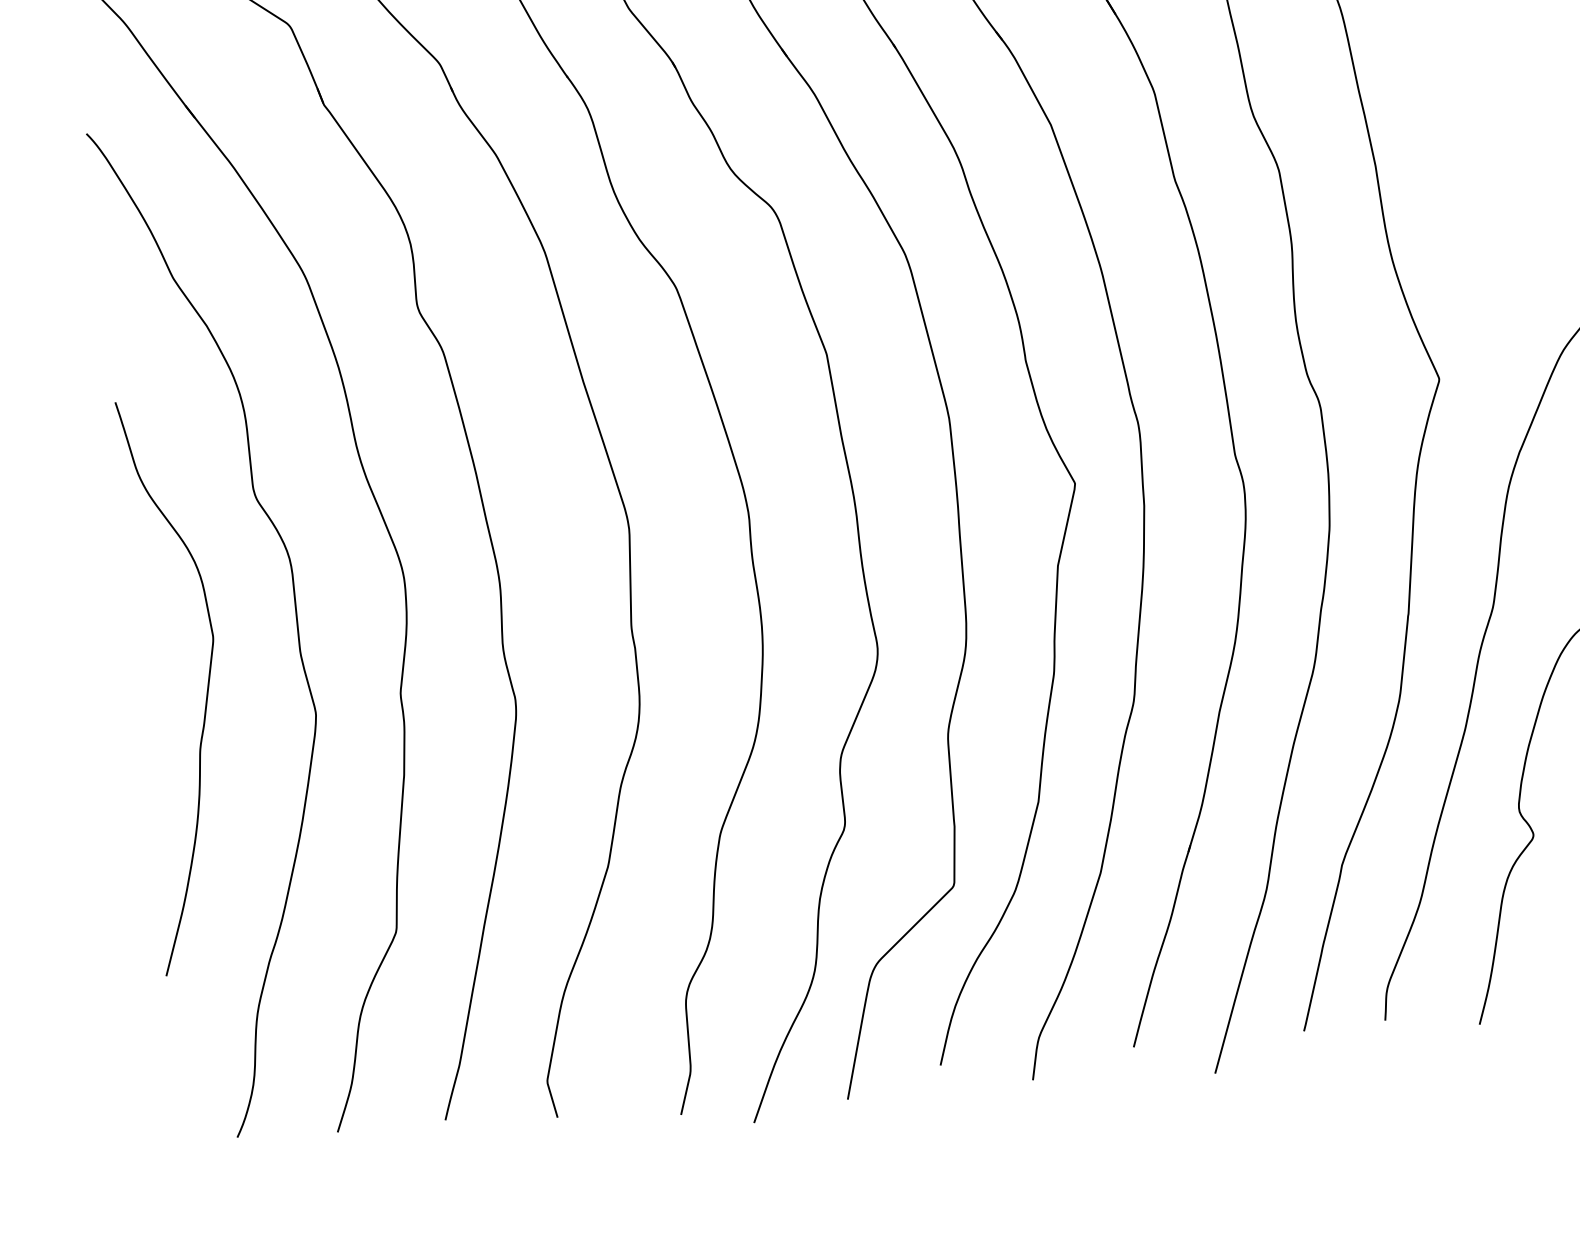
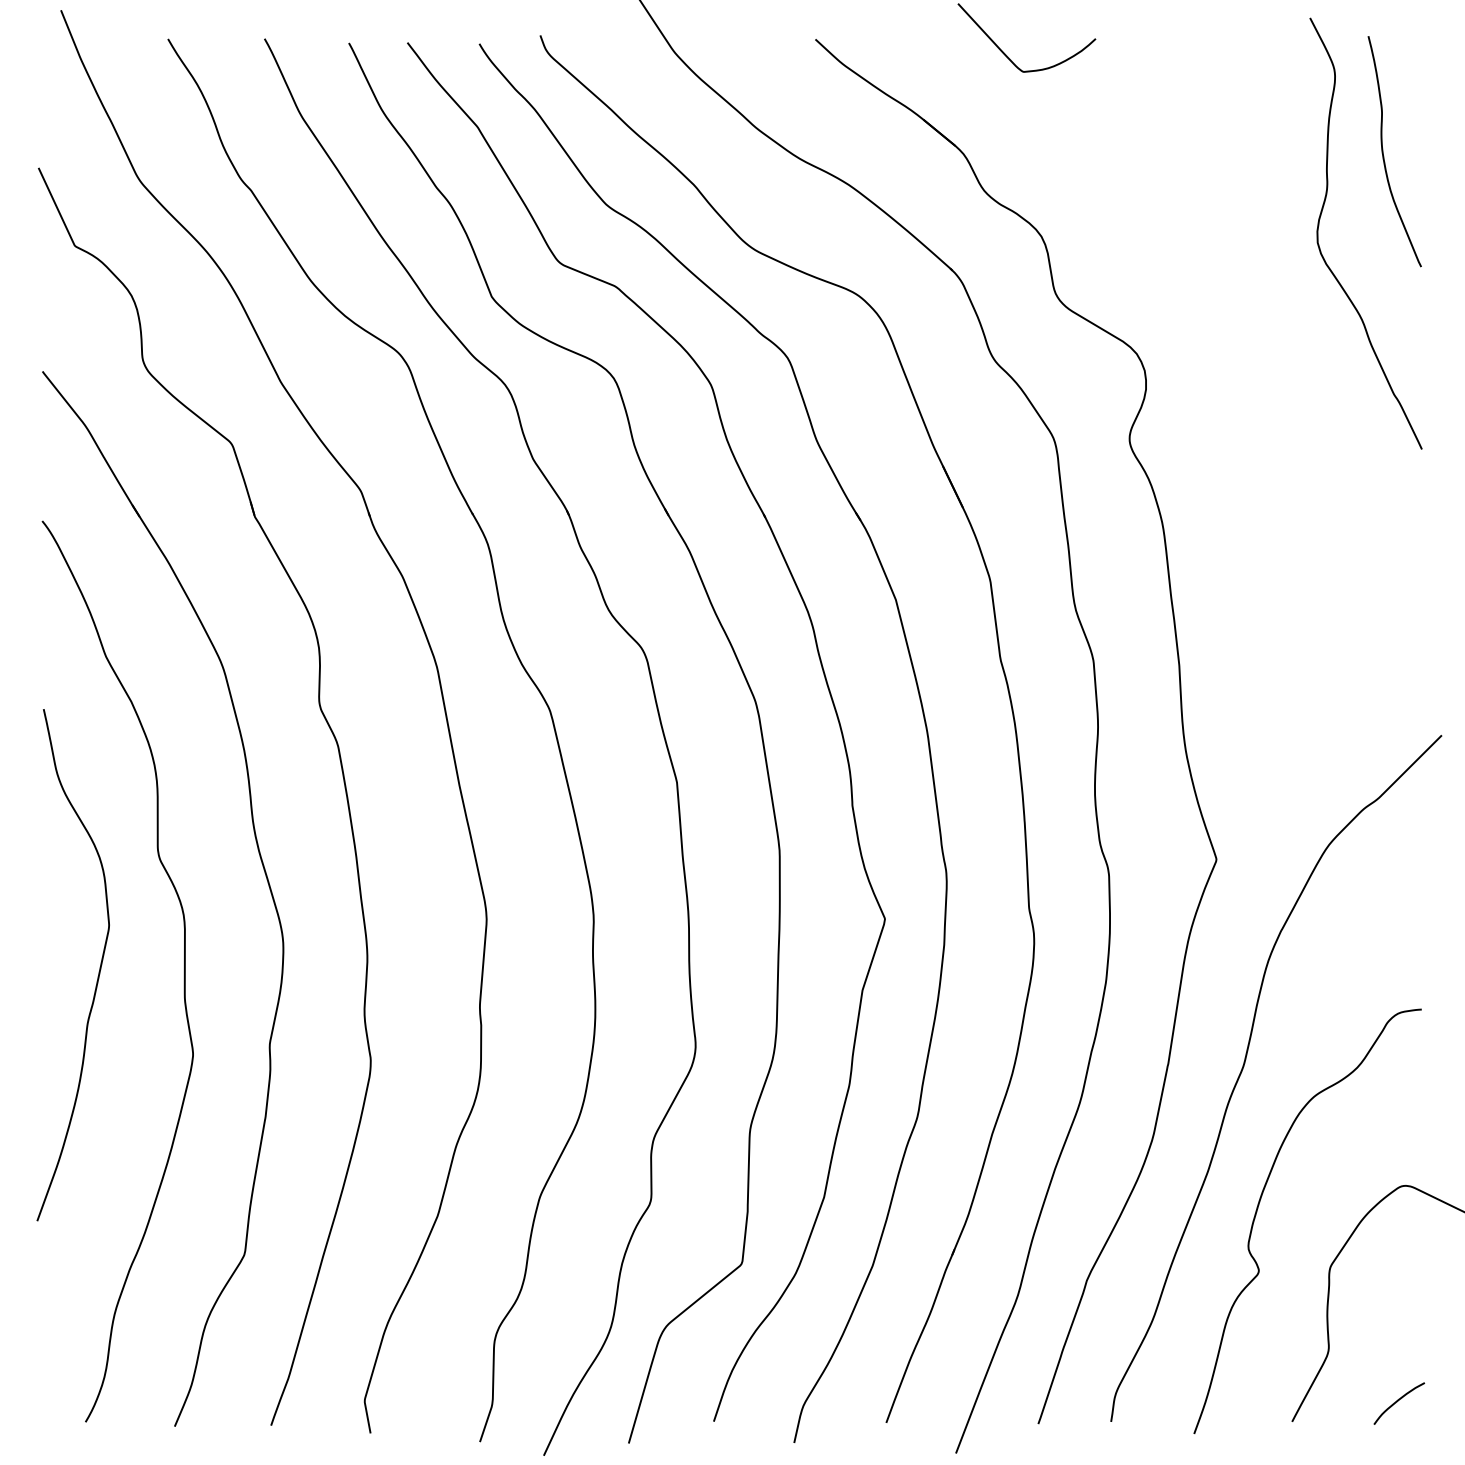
curve: (206, 689) -> (98, 971), moved

